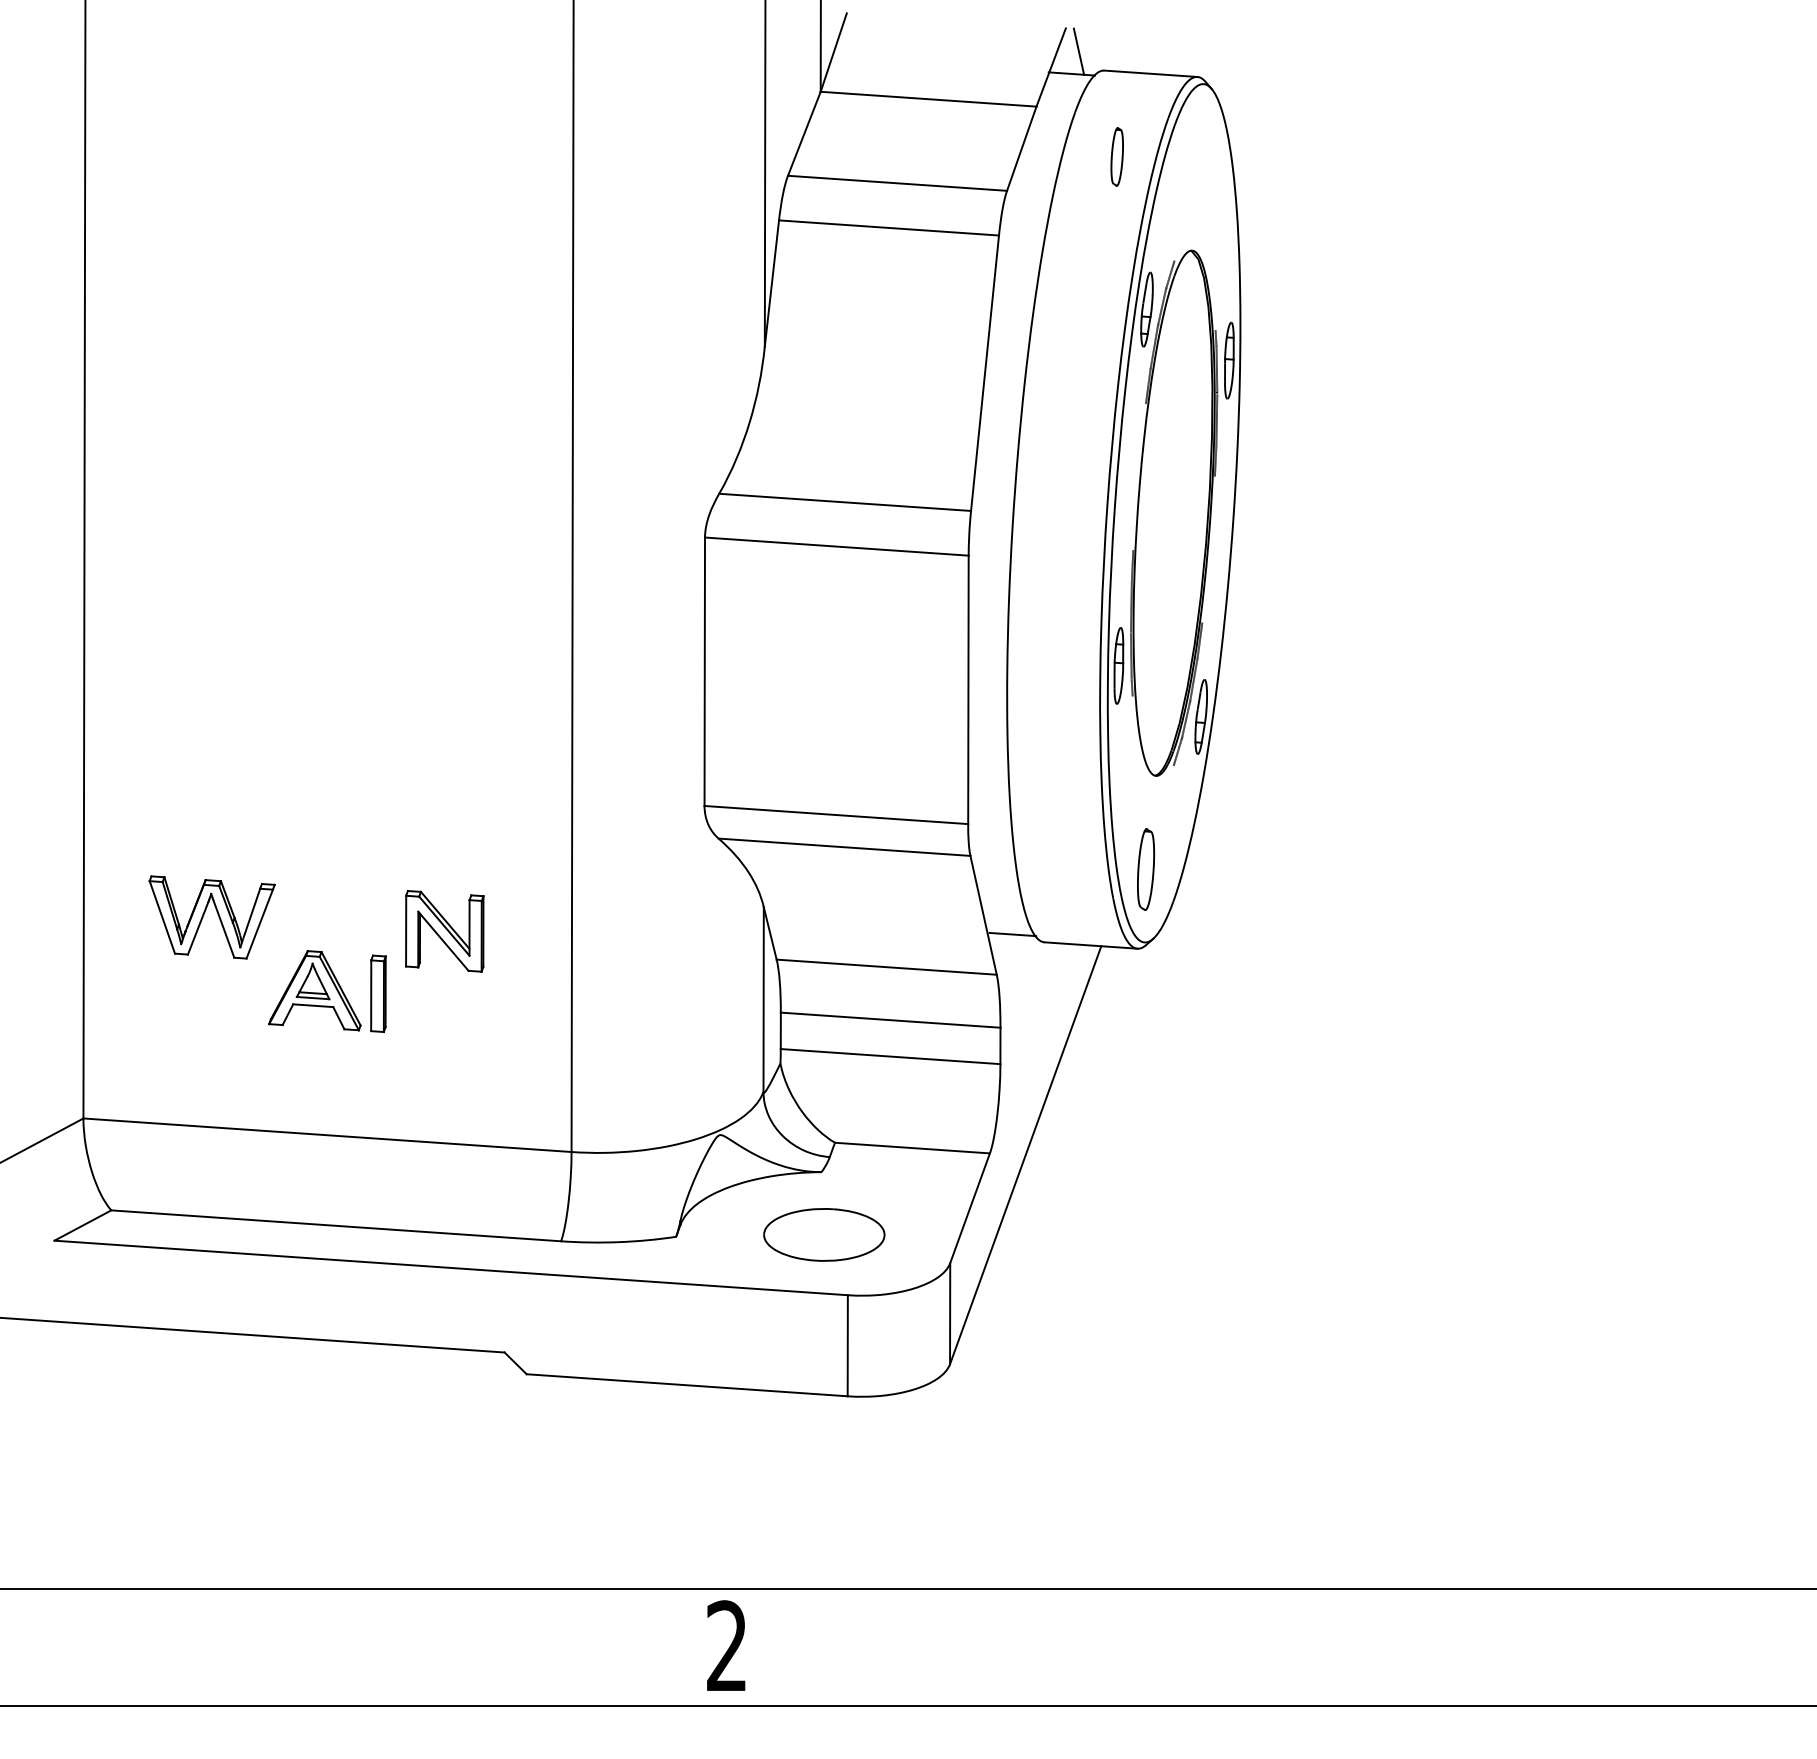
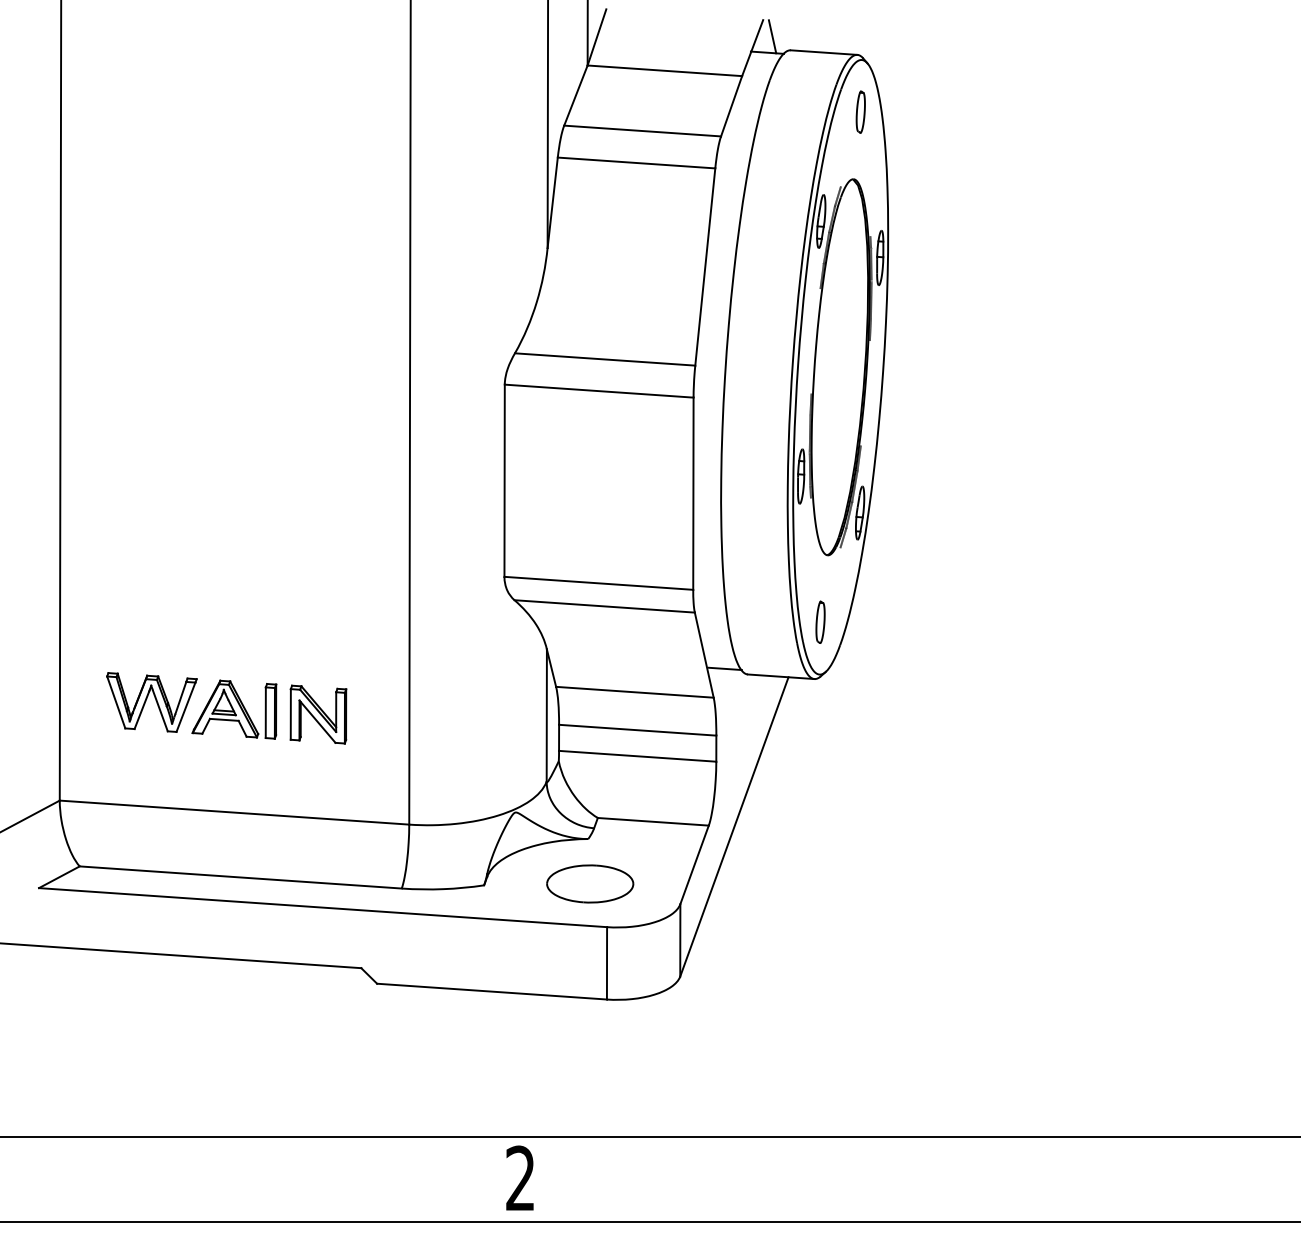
part: (1116, 156) -> (860, 111), moved
part: (1145, 869) -> (820, 622), size x0.71
part: (217, 914) -> (155, 700), moved
part: (444, 931) -> (318, 714), moved

